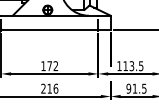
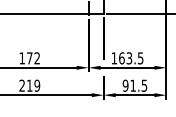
text: (125, 66) -> (121, 58), 113.5 -> 163.5
text: (55, 88) -> (36, 85), 216 -> 219

